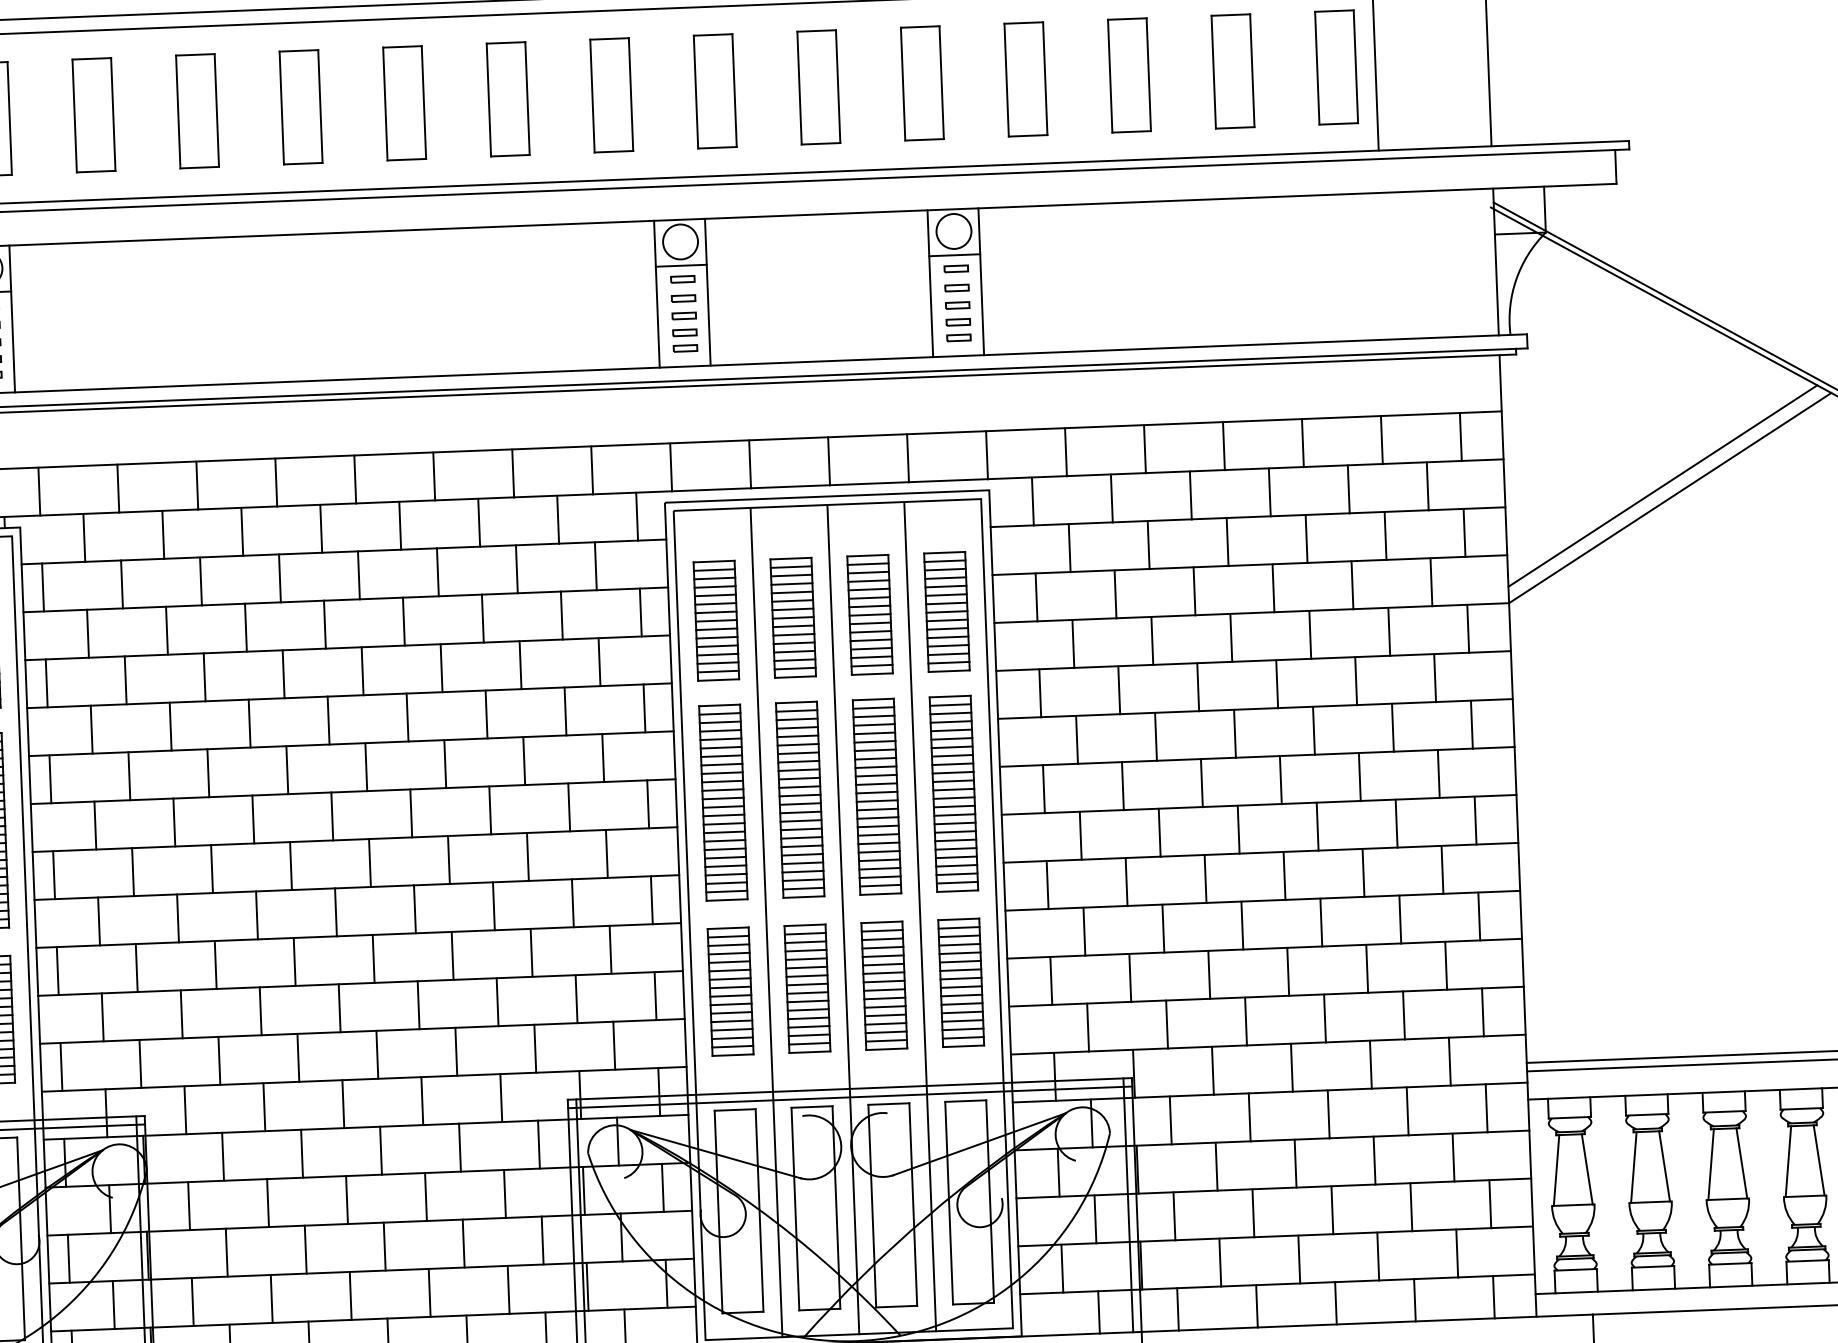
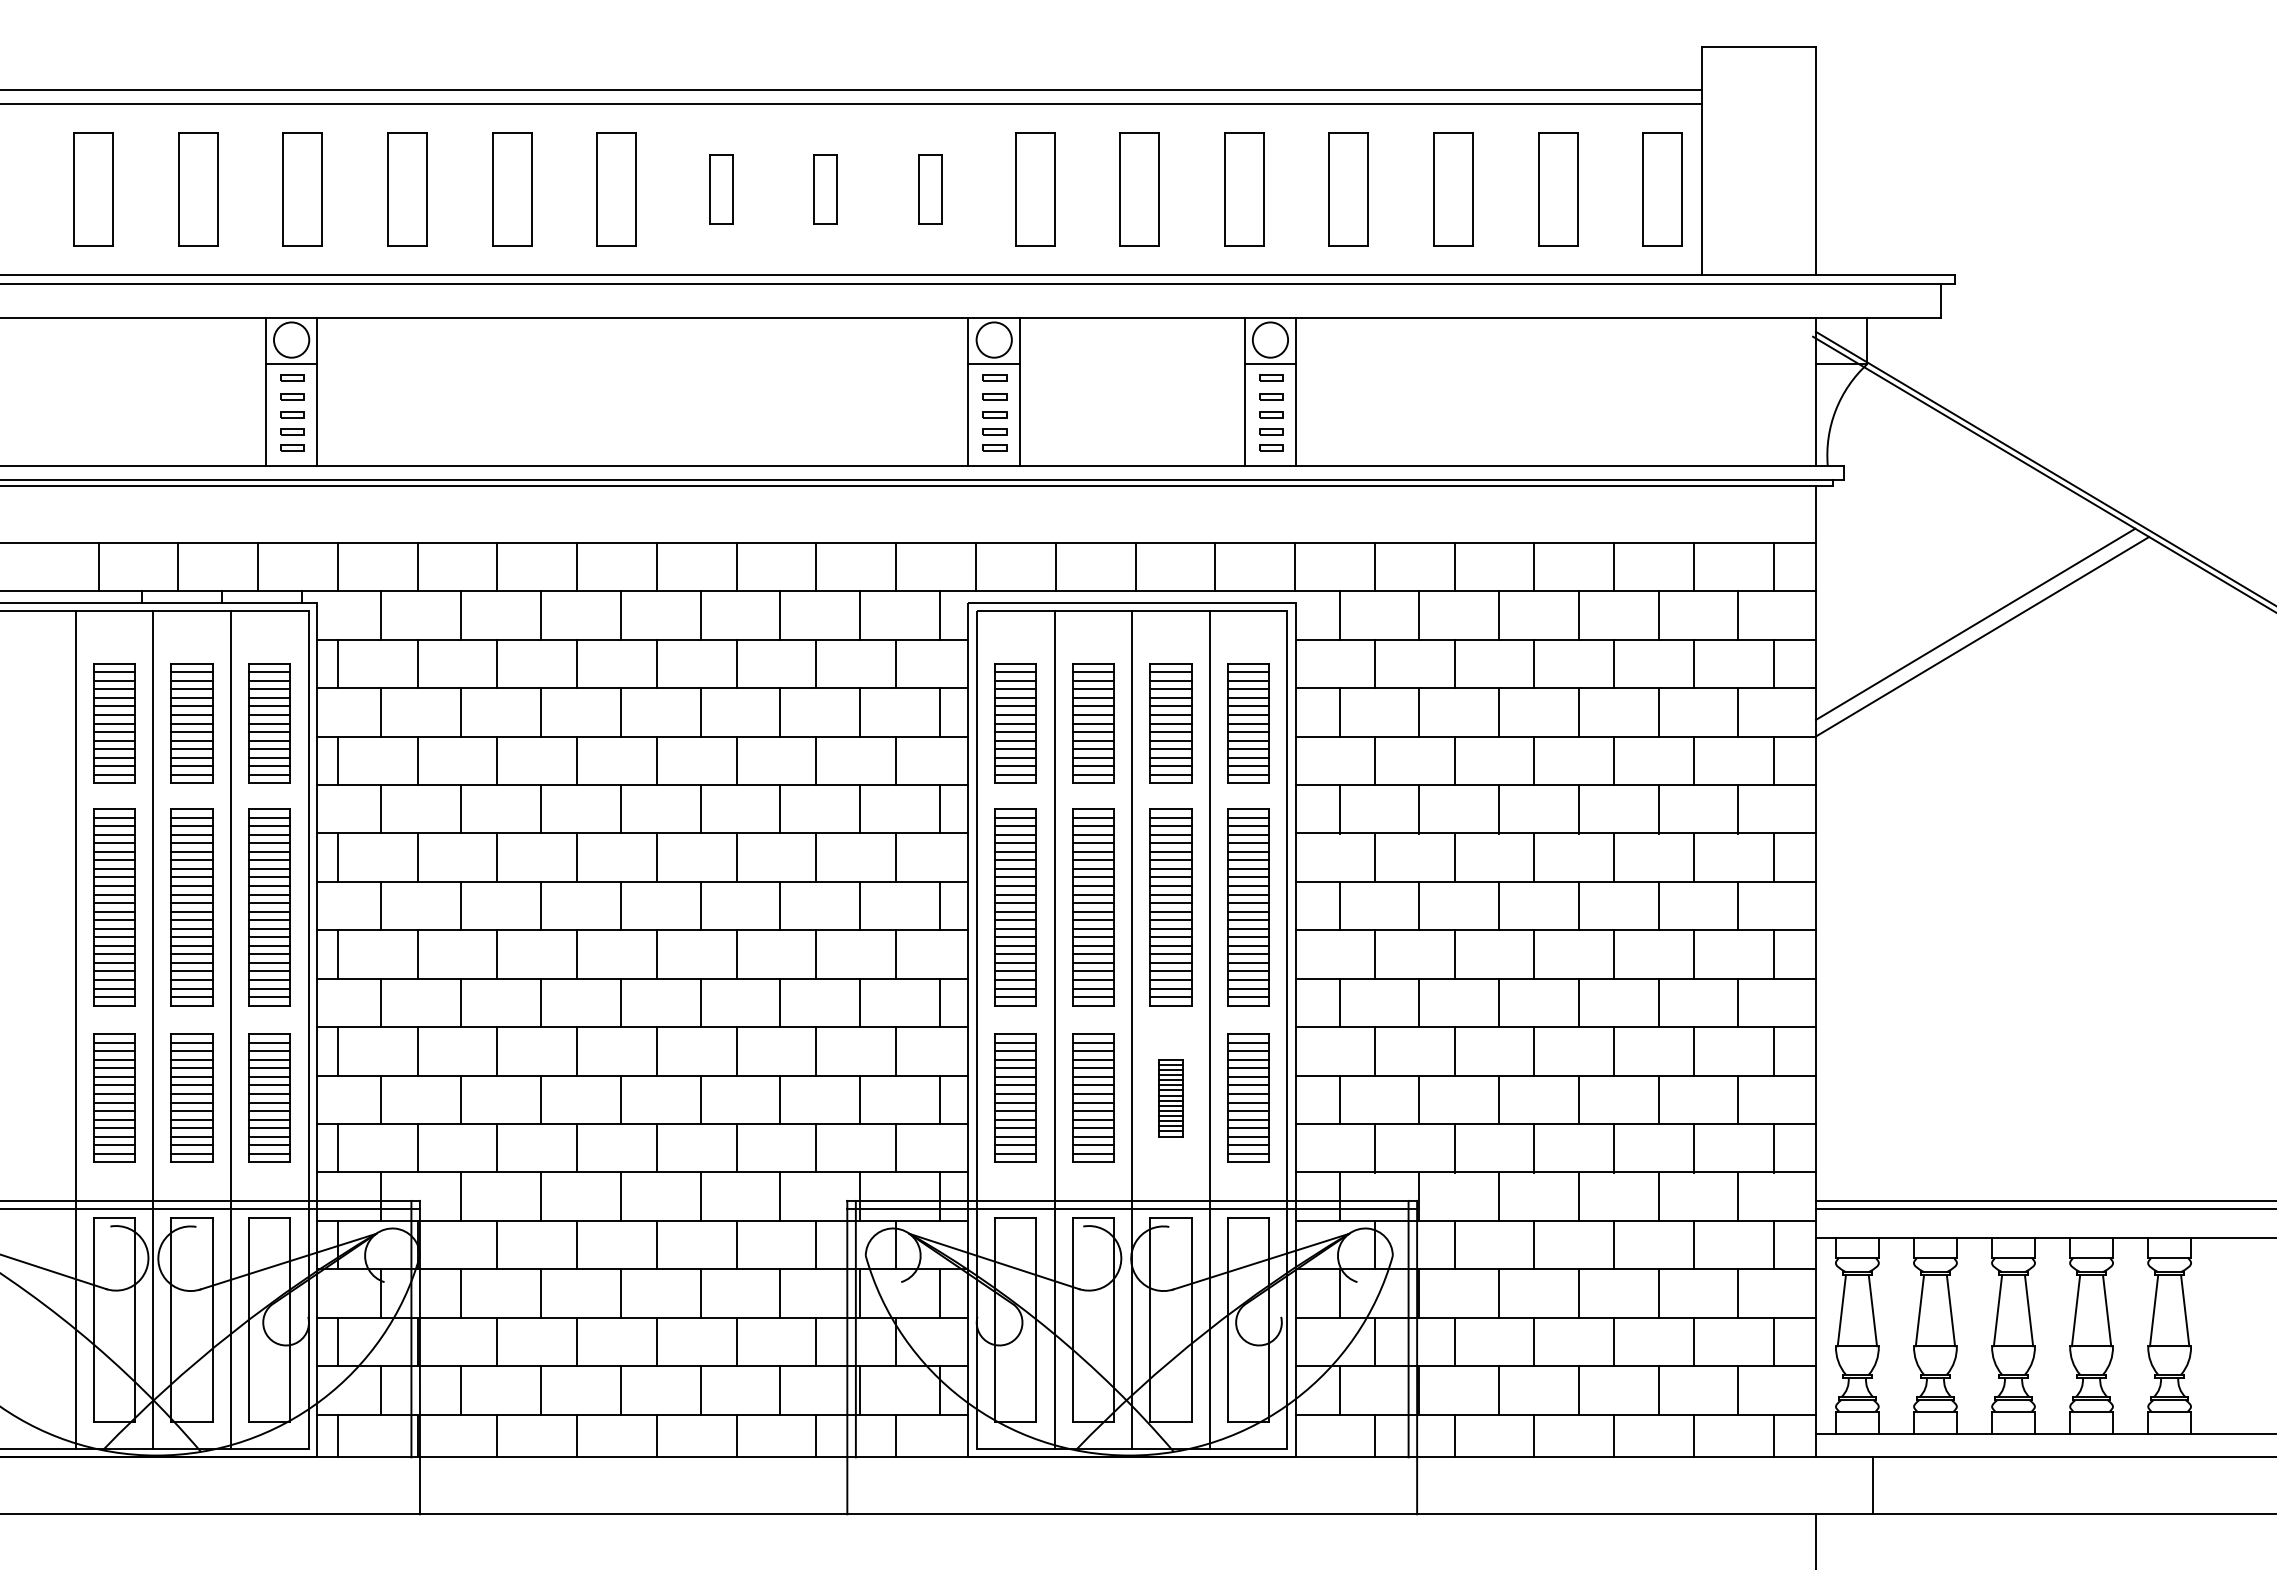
part: (611, 95) -> (930, 189), size x0.6
part: (507, 99) -> (825, 189), size x0.6
part: (404, 103) -> (721, 189), size x0.6
part: (883, 985) -> (1170, 1097), size x0.6

